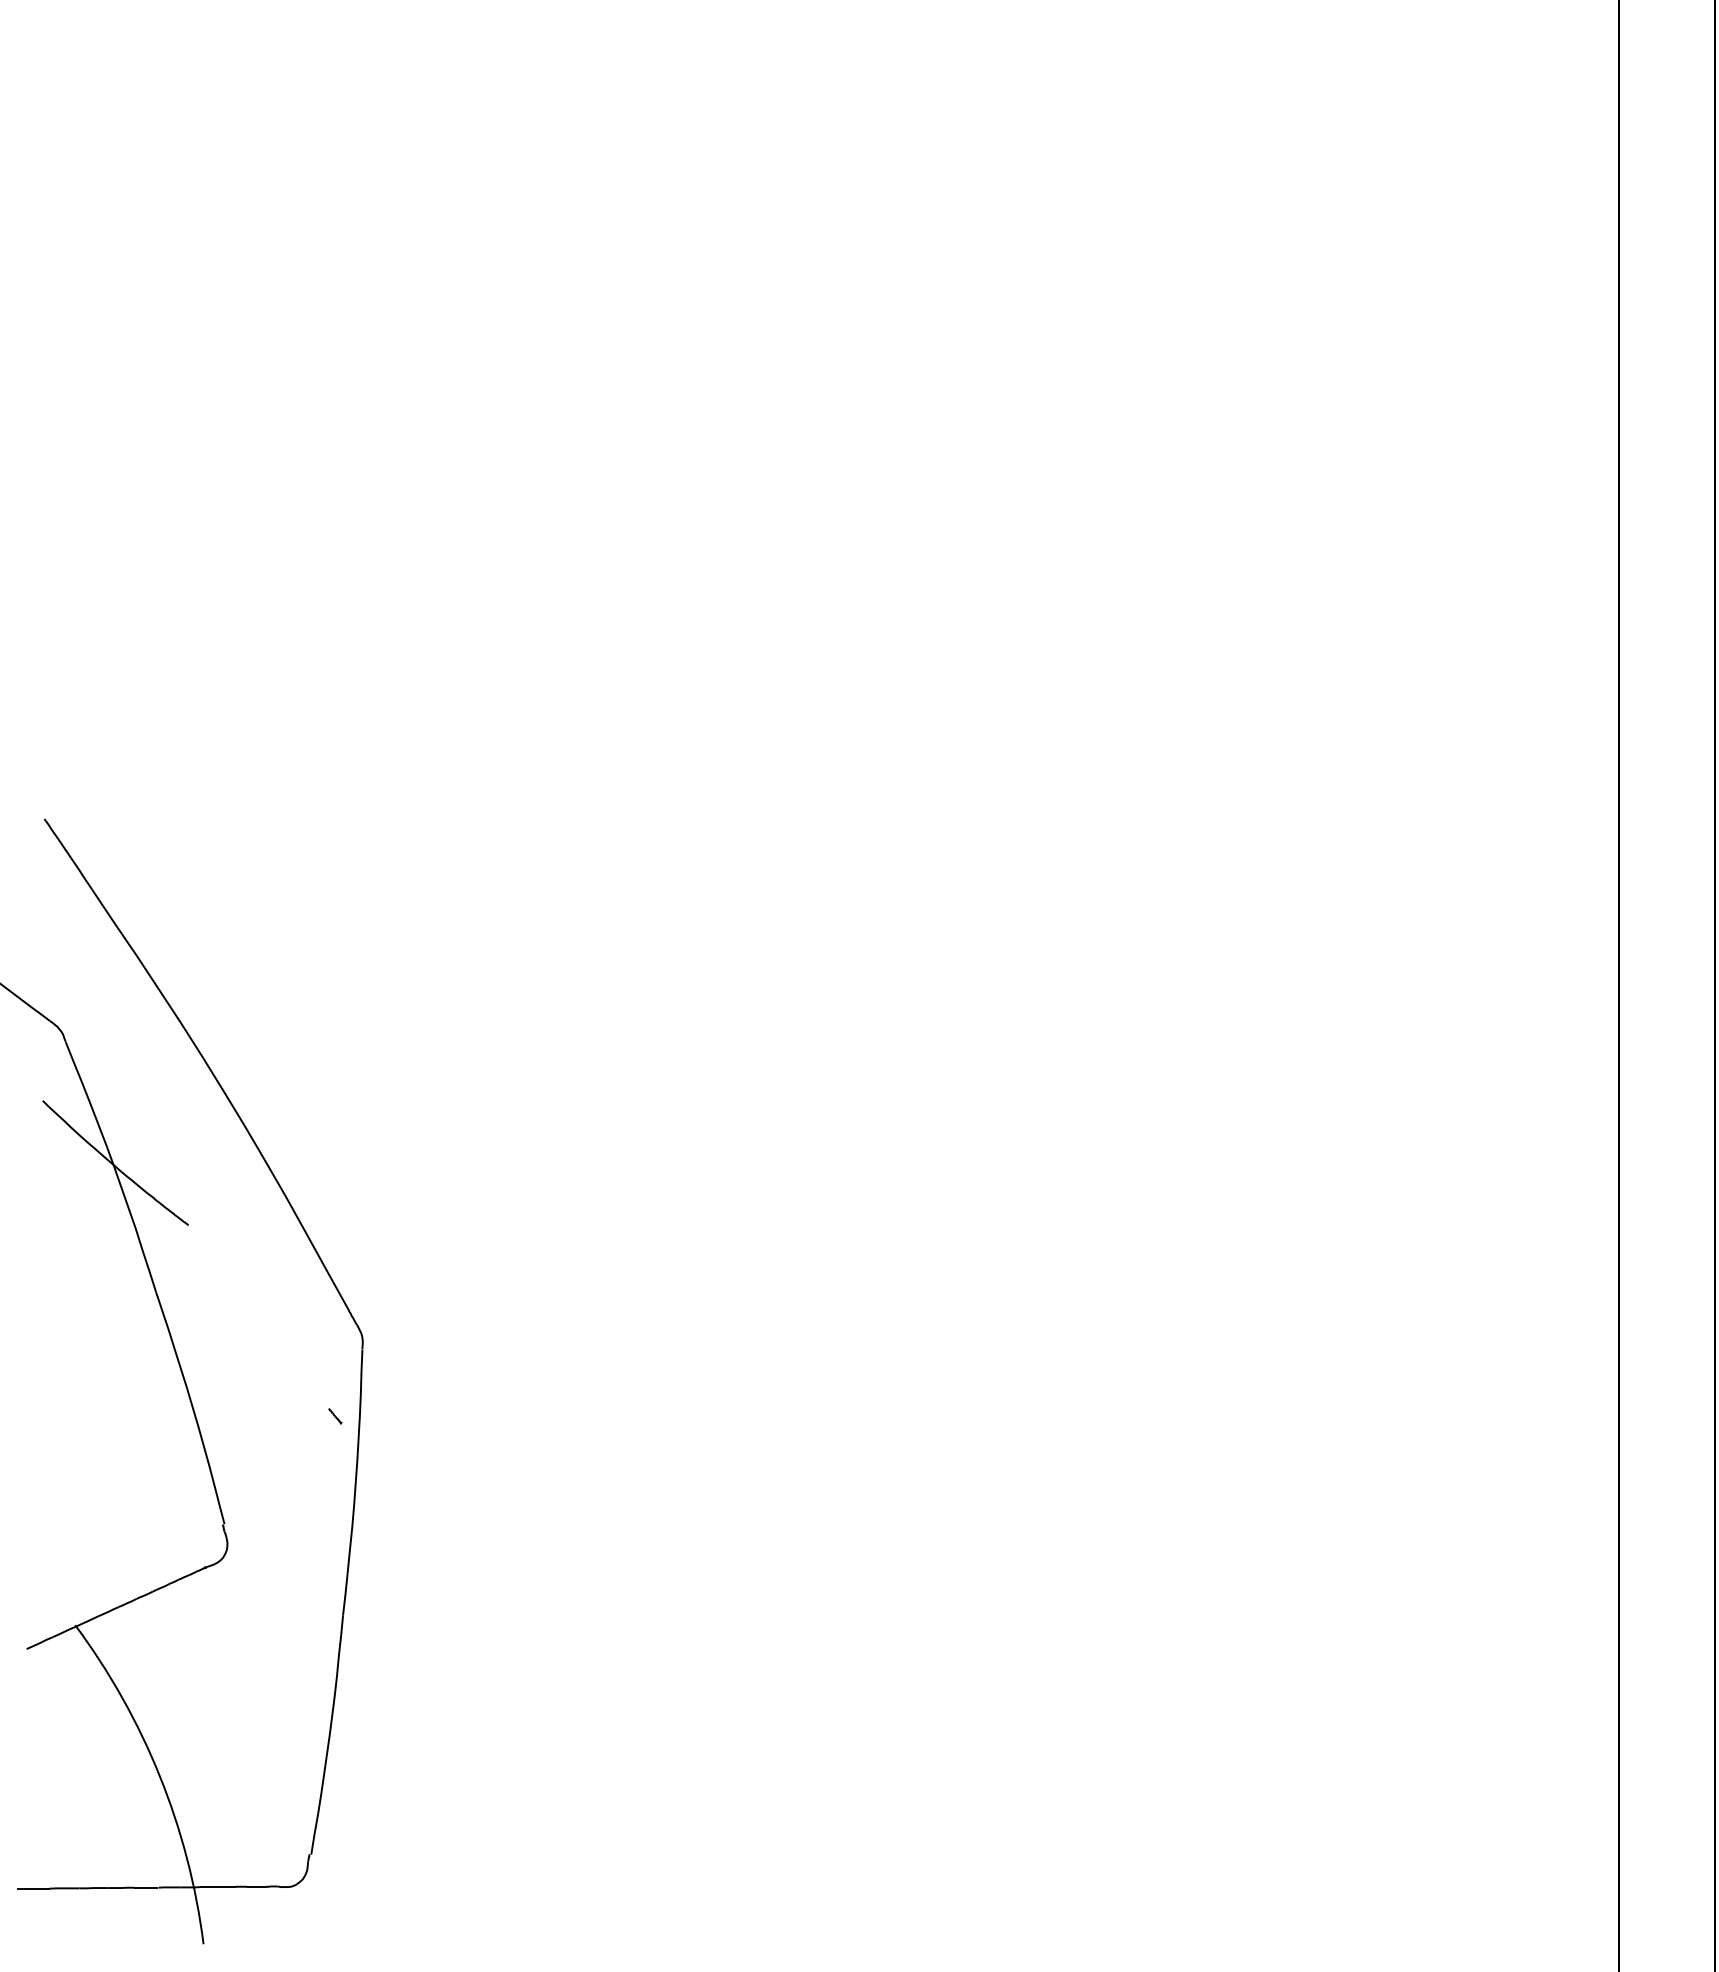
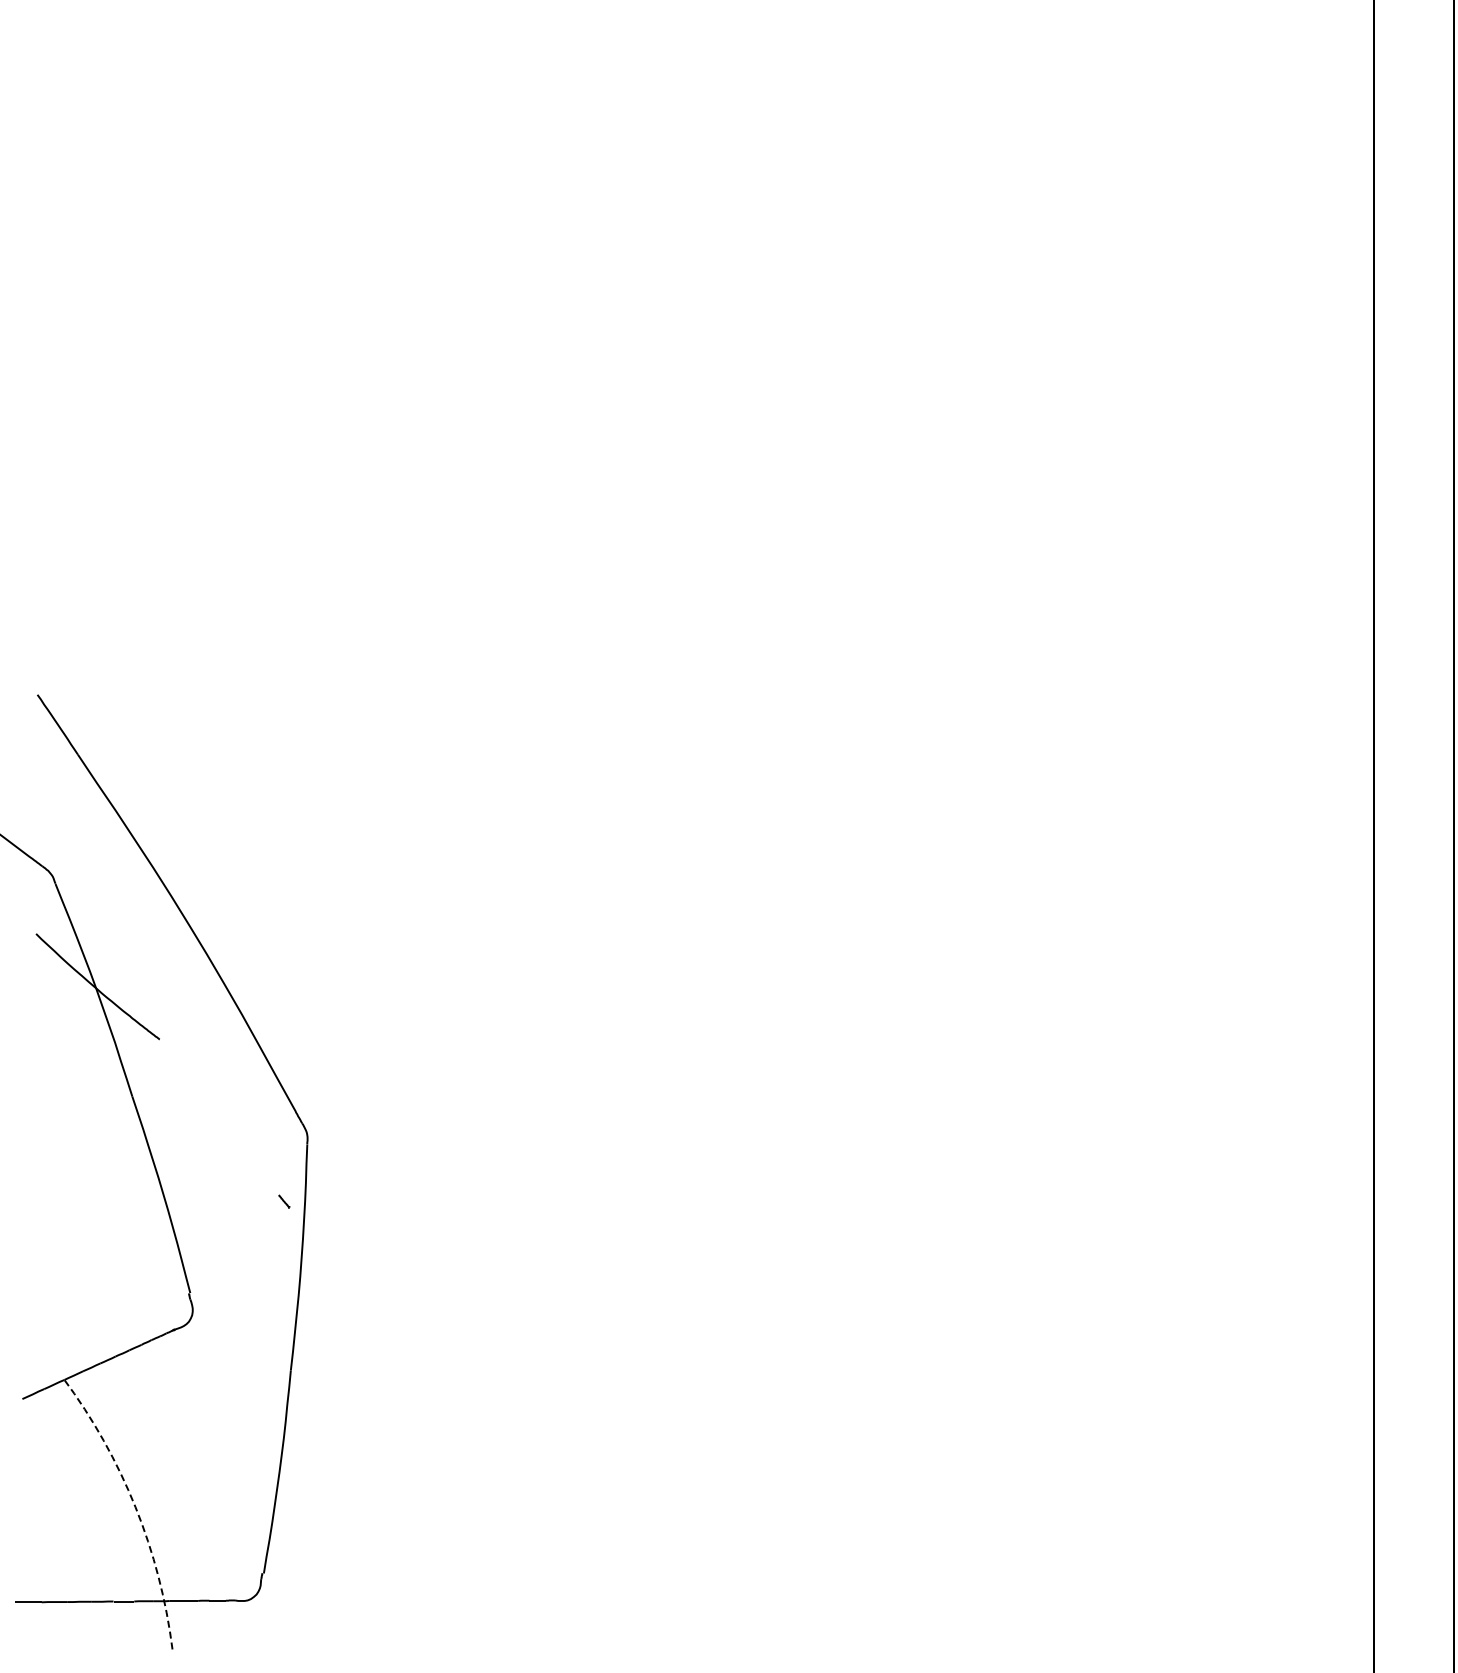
arc: (159, 1776) -> (135, 1507), solid -> dashed

